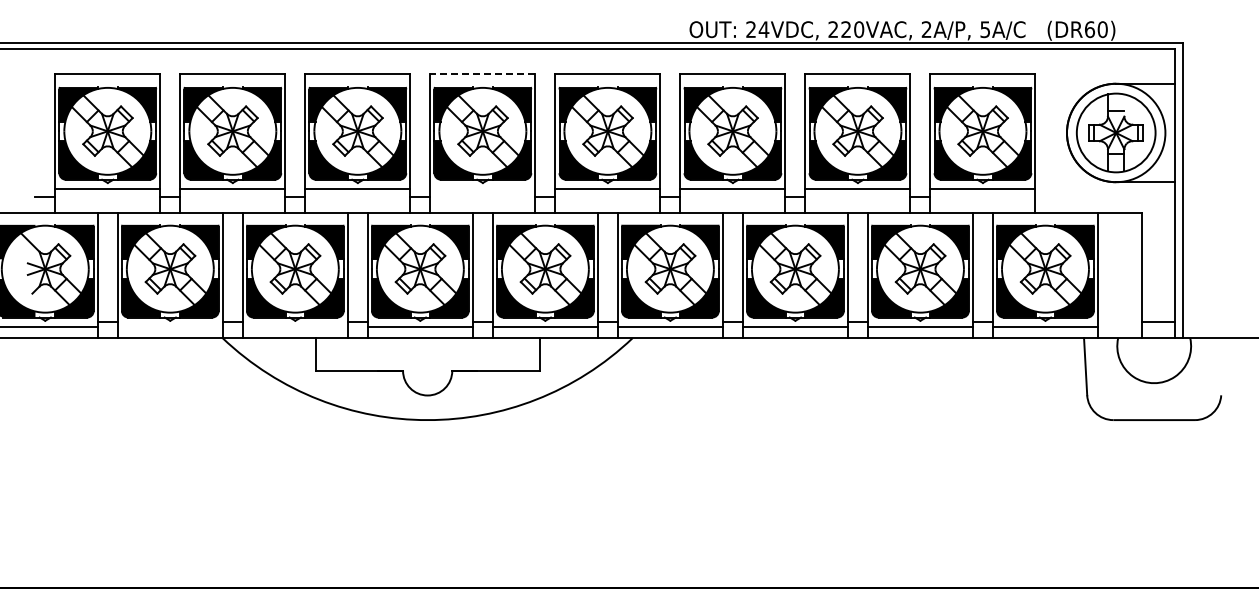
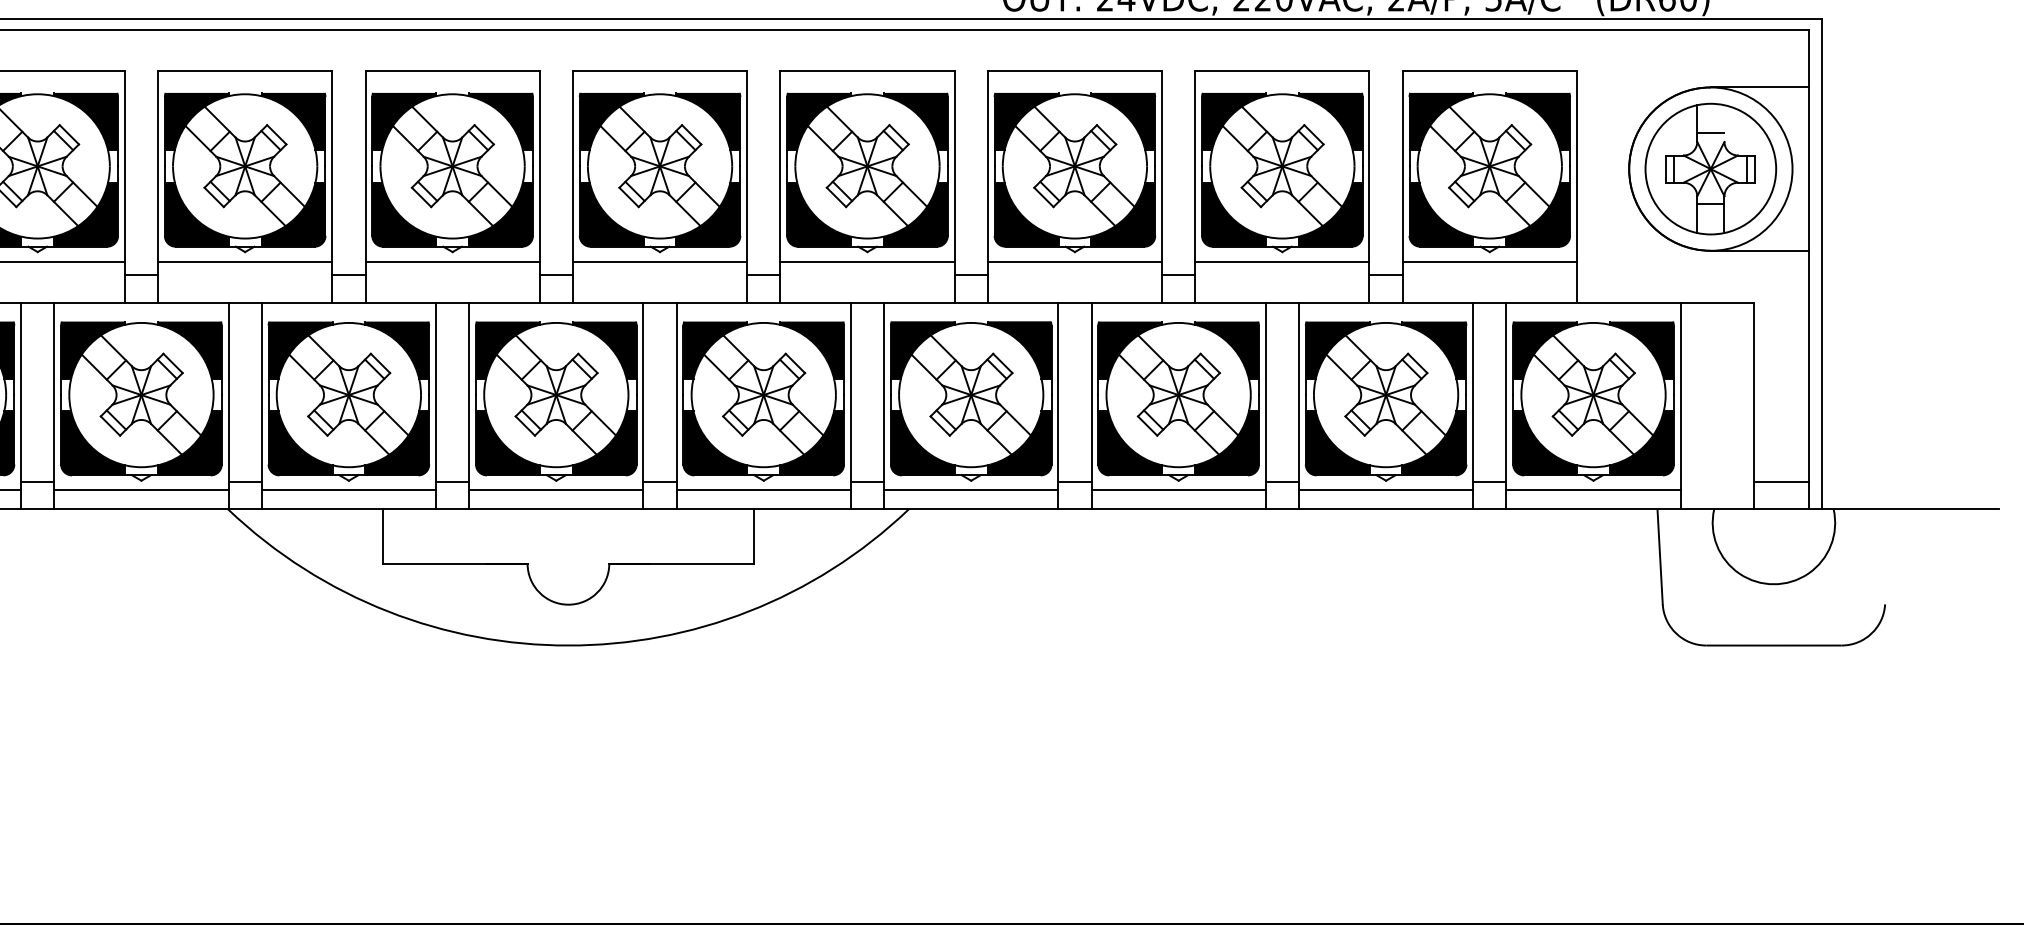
line: (482, 73) -> (659, 70), dashed -> solid
line: (482, 188) -> (659, 261), added
line: (169, 326) -> (140, 490), added
line: (294, 326) -> (347, 490), added

